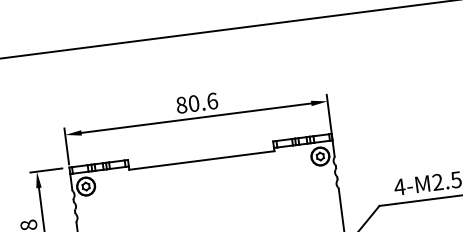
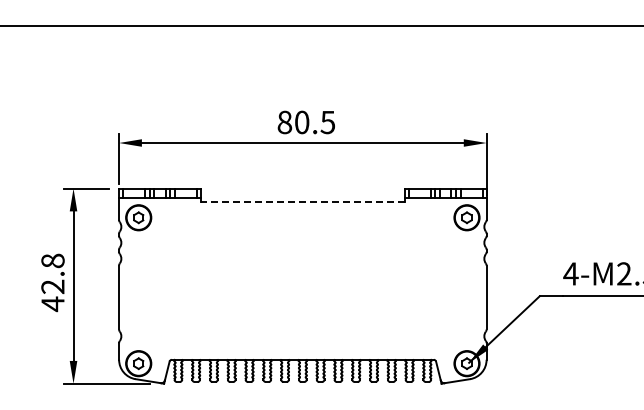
text: (212, 101) -> (327, 122), 80.6 -> 80.5
line: (201, 160) -> (302, 202), solid -> dashed

